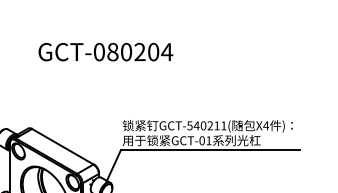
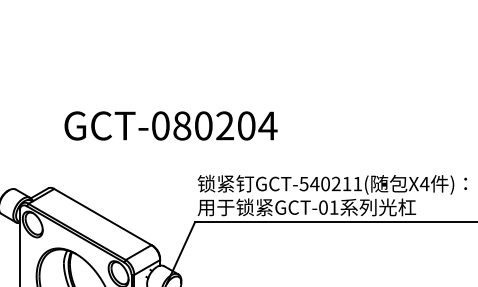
text: (105, 52) -> (170, 126), moved

